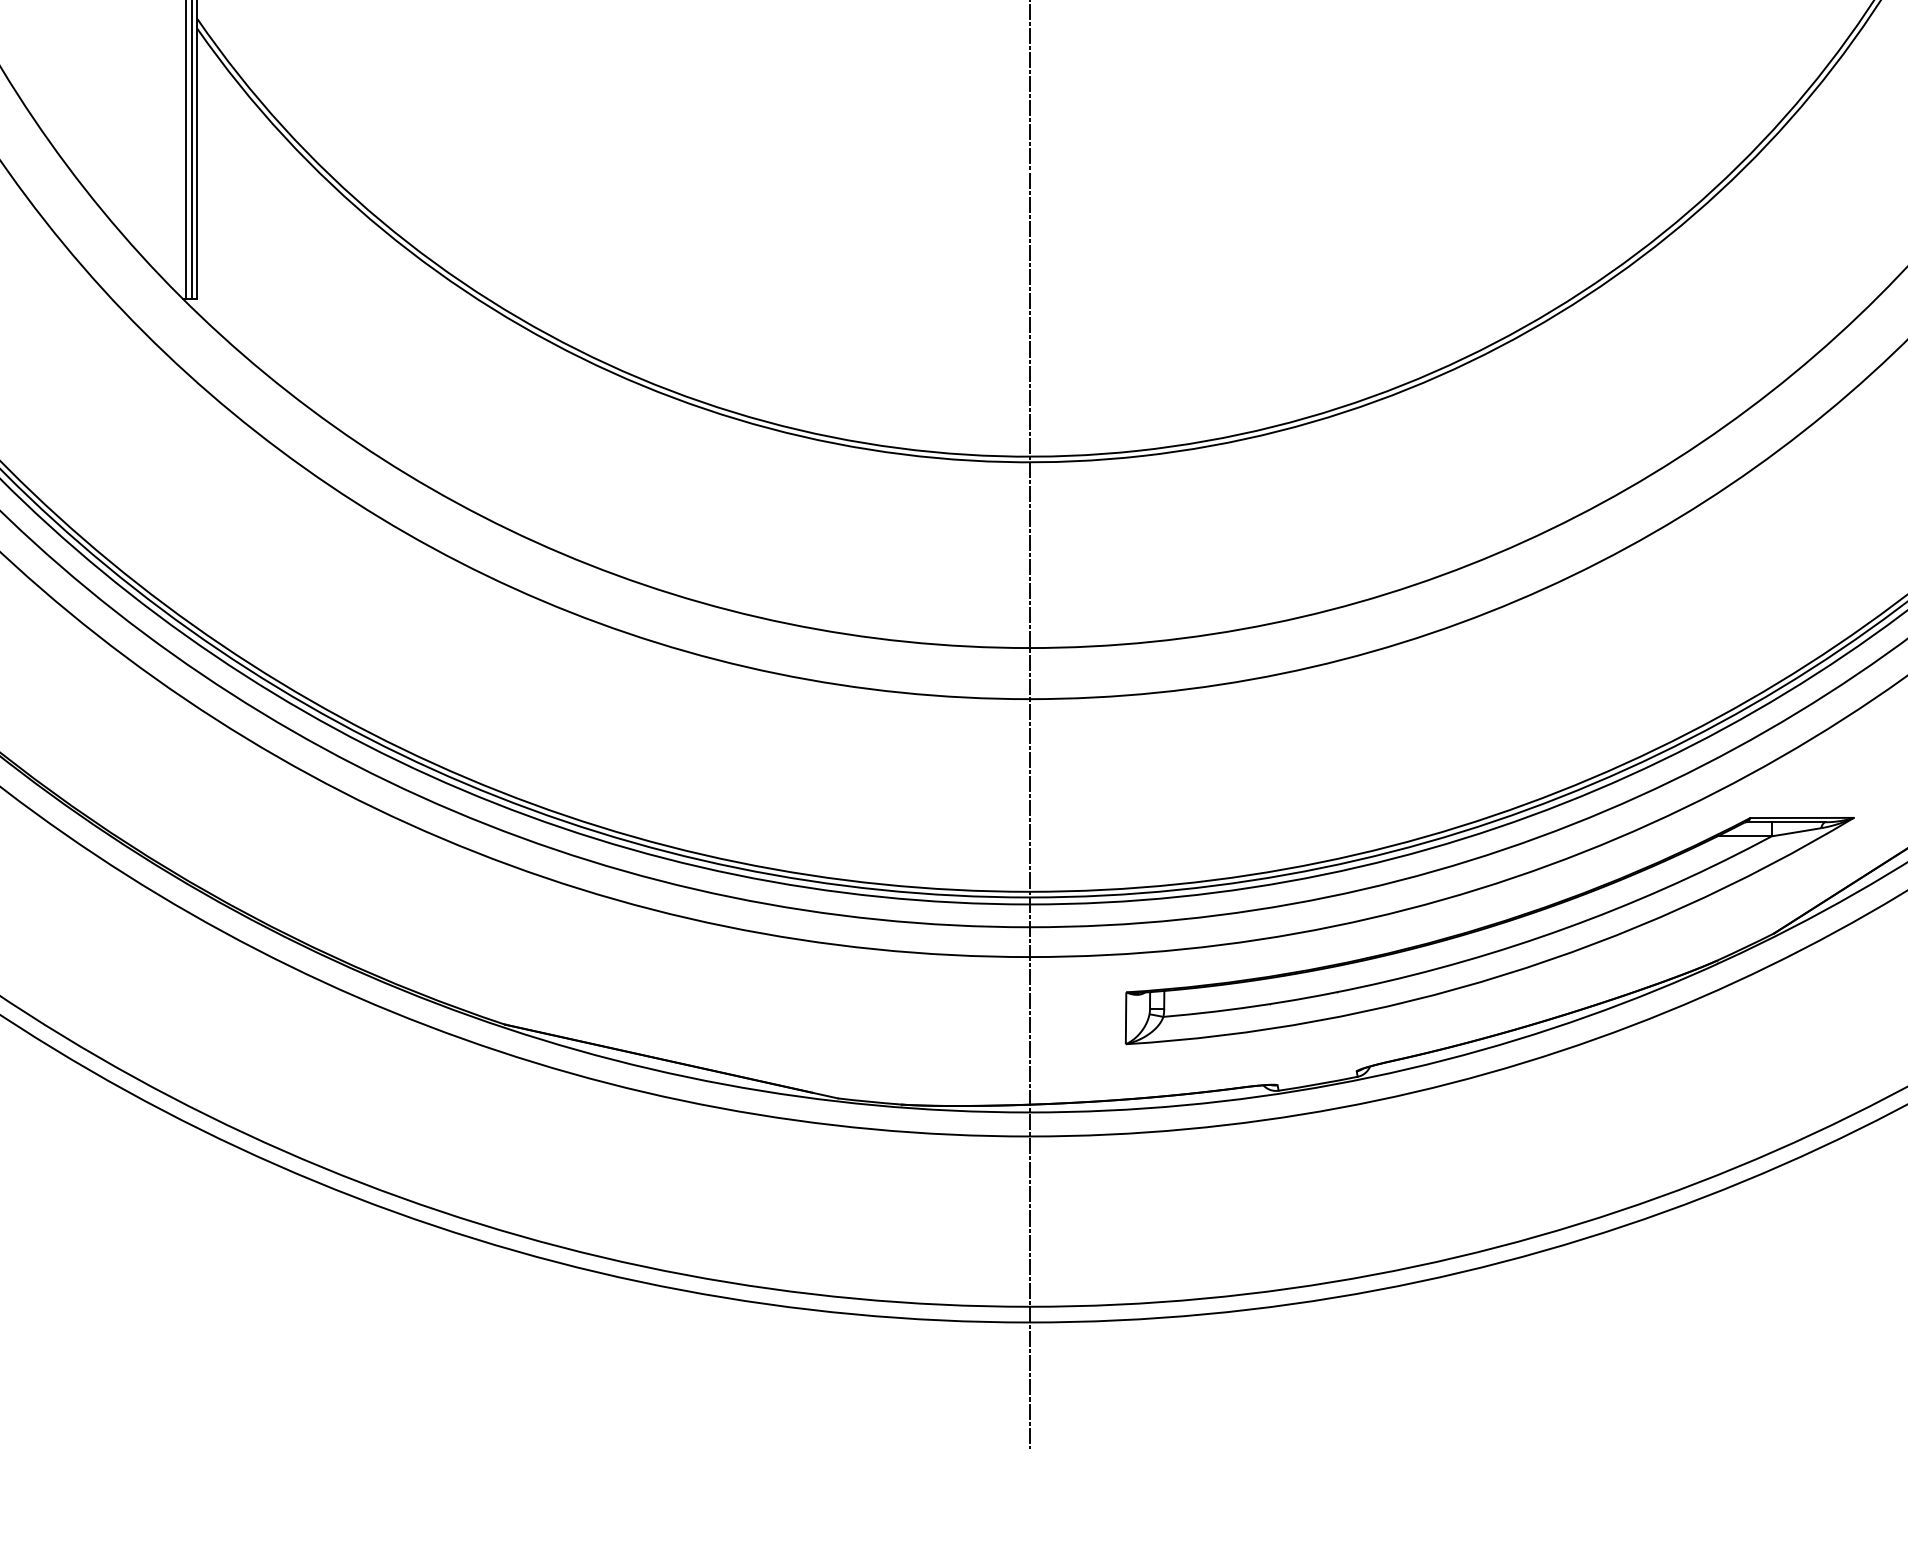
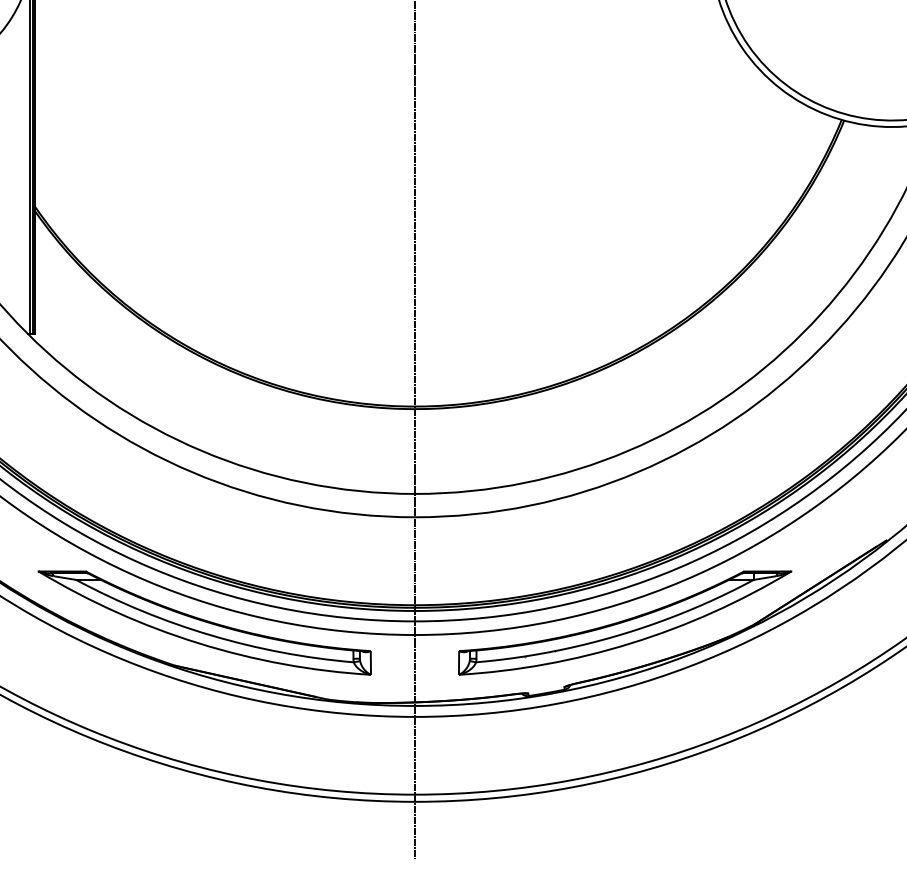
part: (568, 929) -> (204, 622), added

